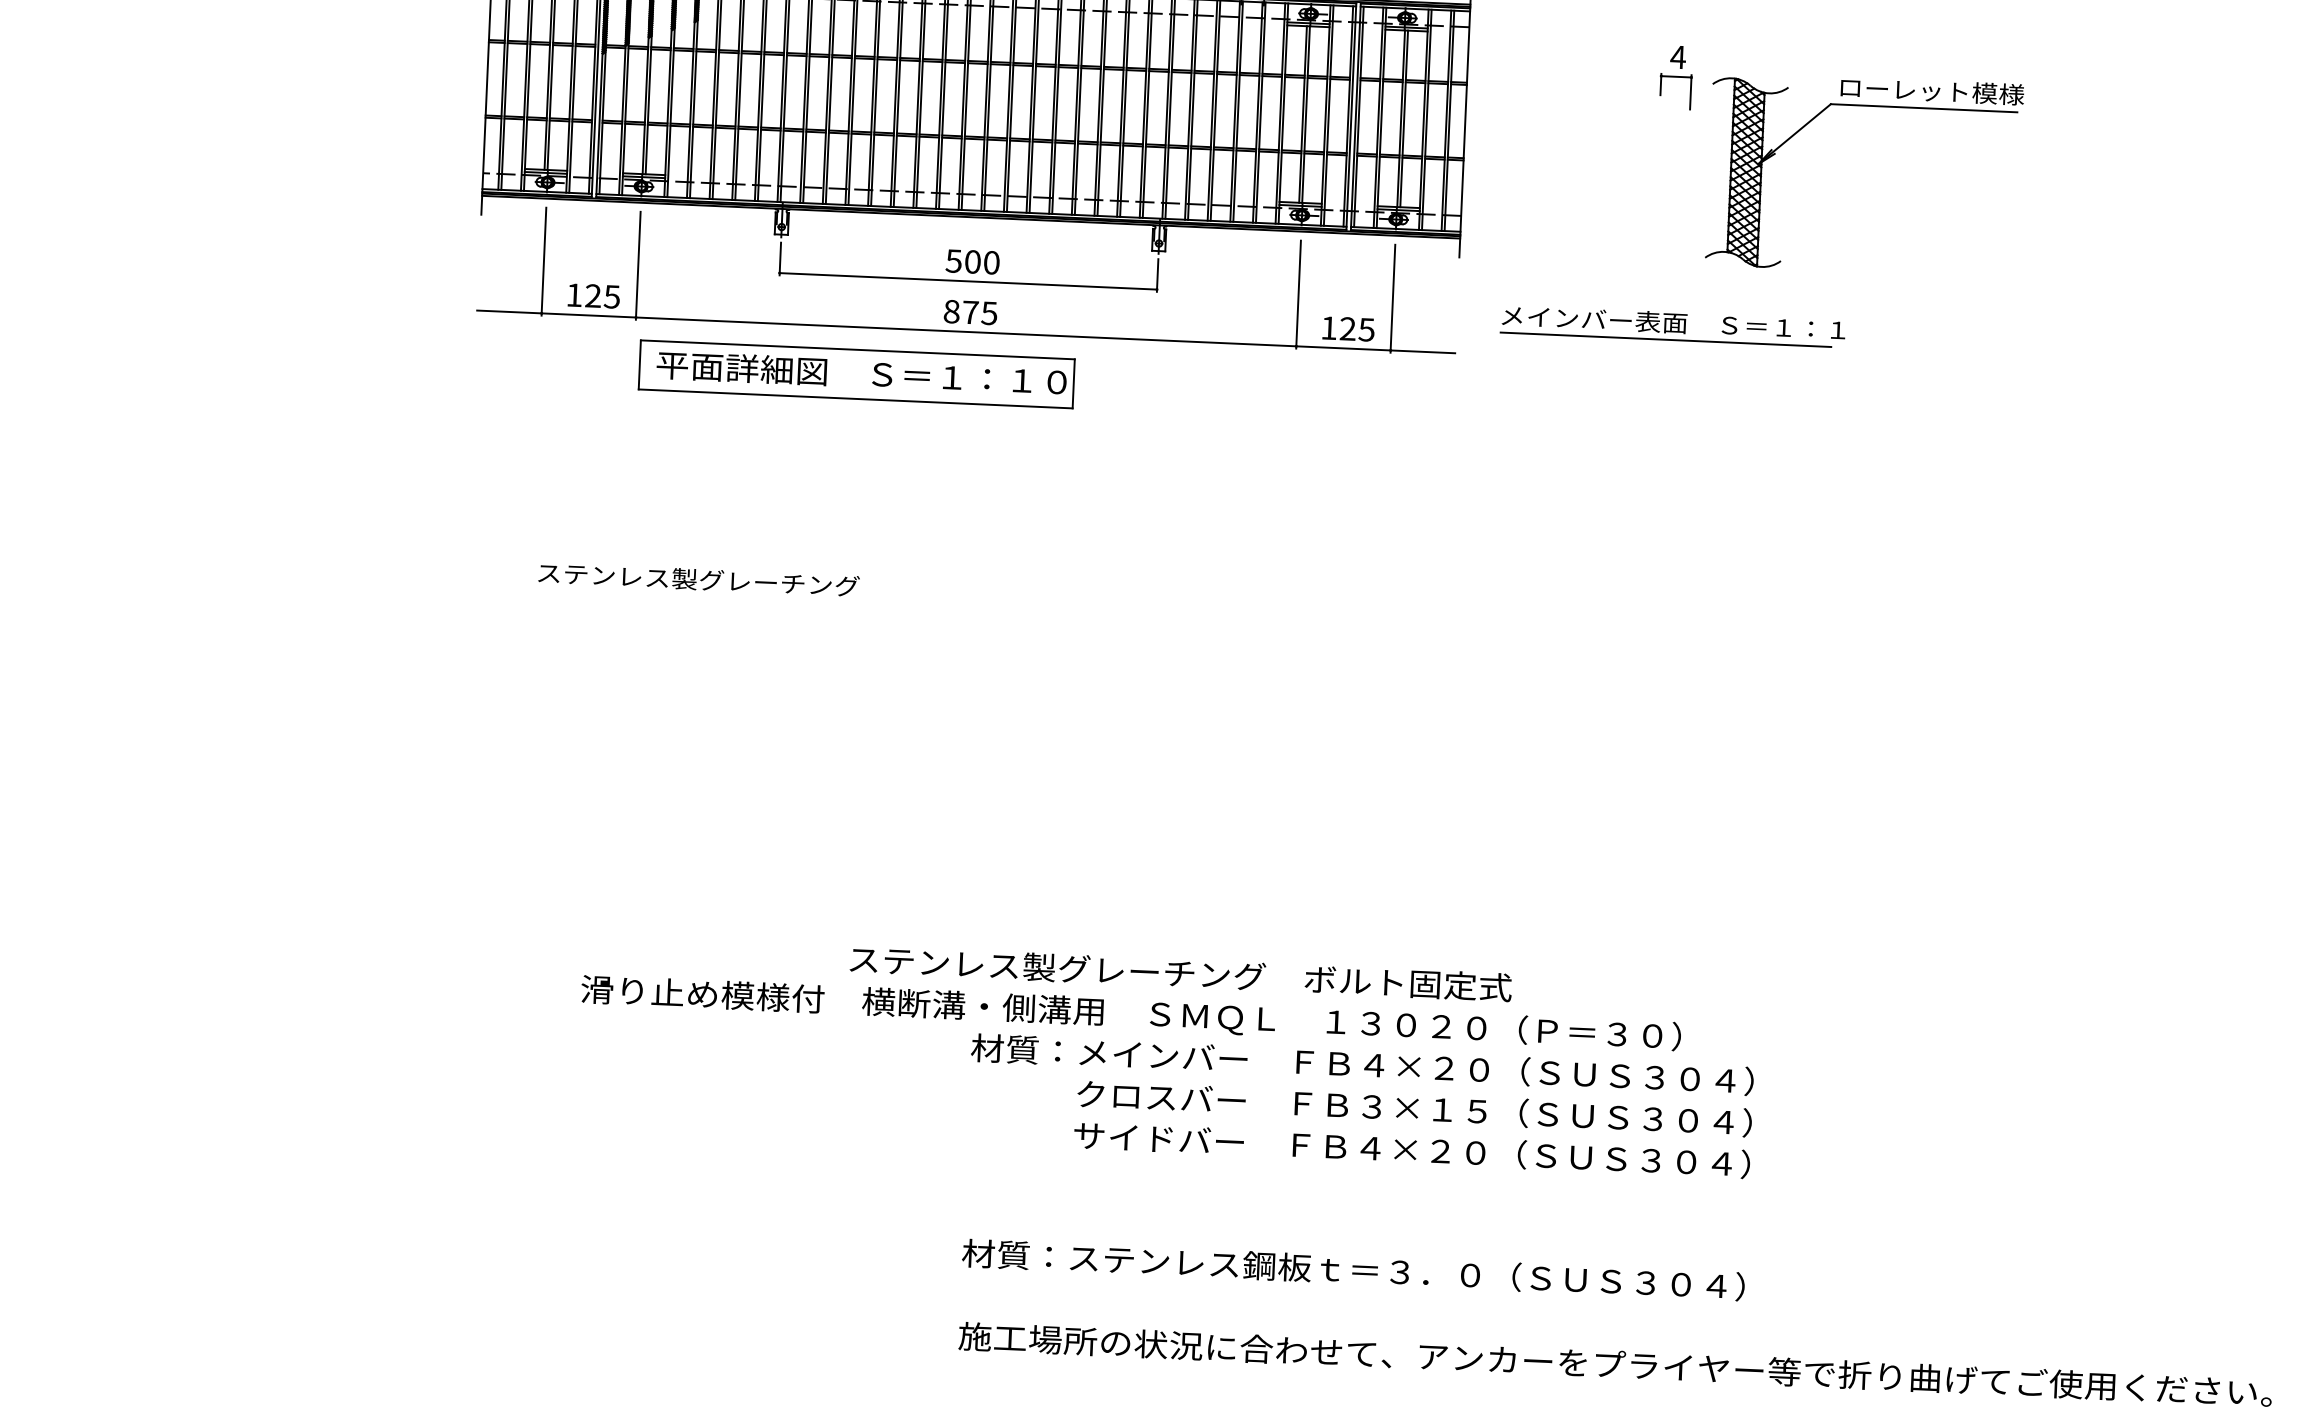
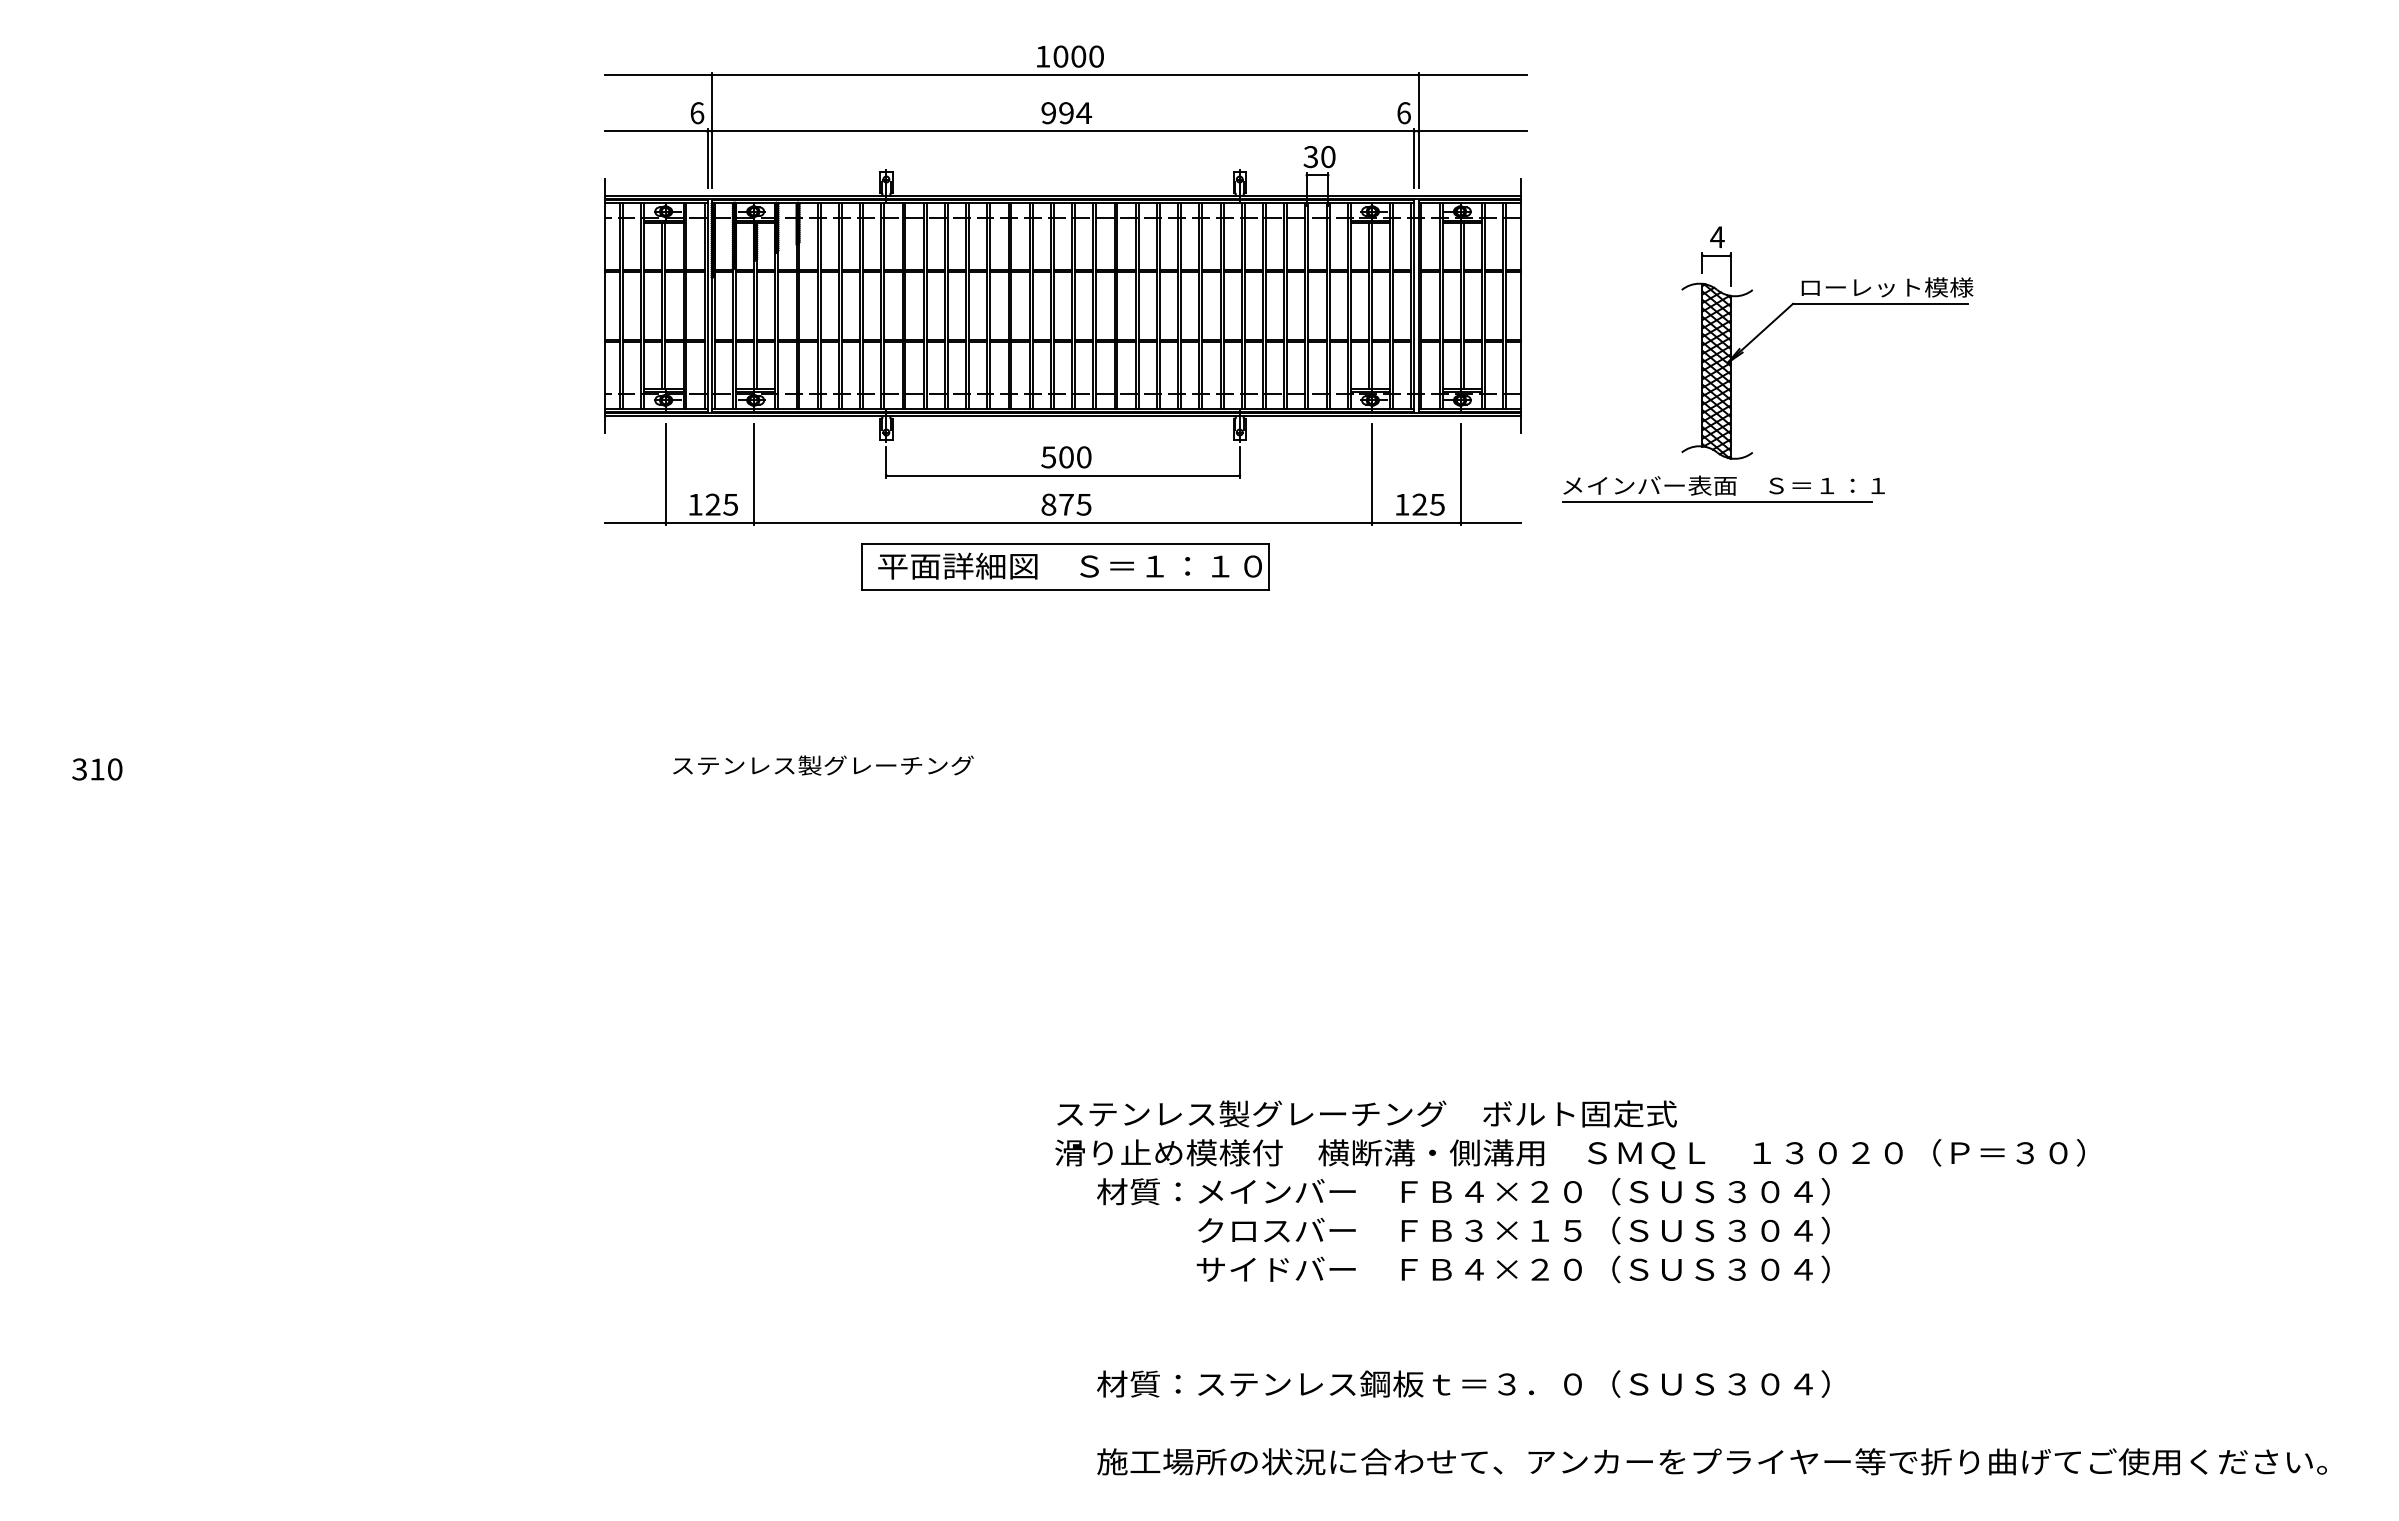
part: (1867, 106) -> (1827, 304), moved
part: (856, 373) -> (1065, 566), moved
text: (1180, 972) -> (1366, 1113), moved
text: (1130, 1014) -> (1569, 1154), moved

